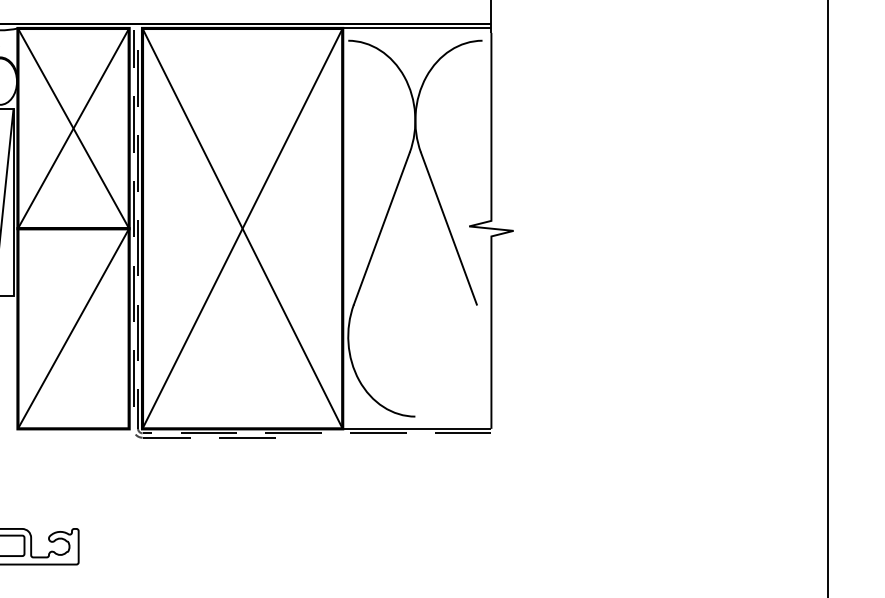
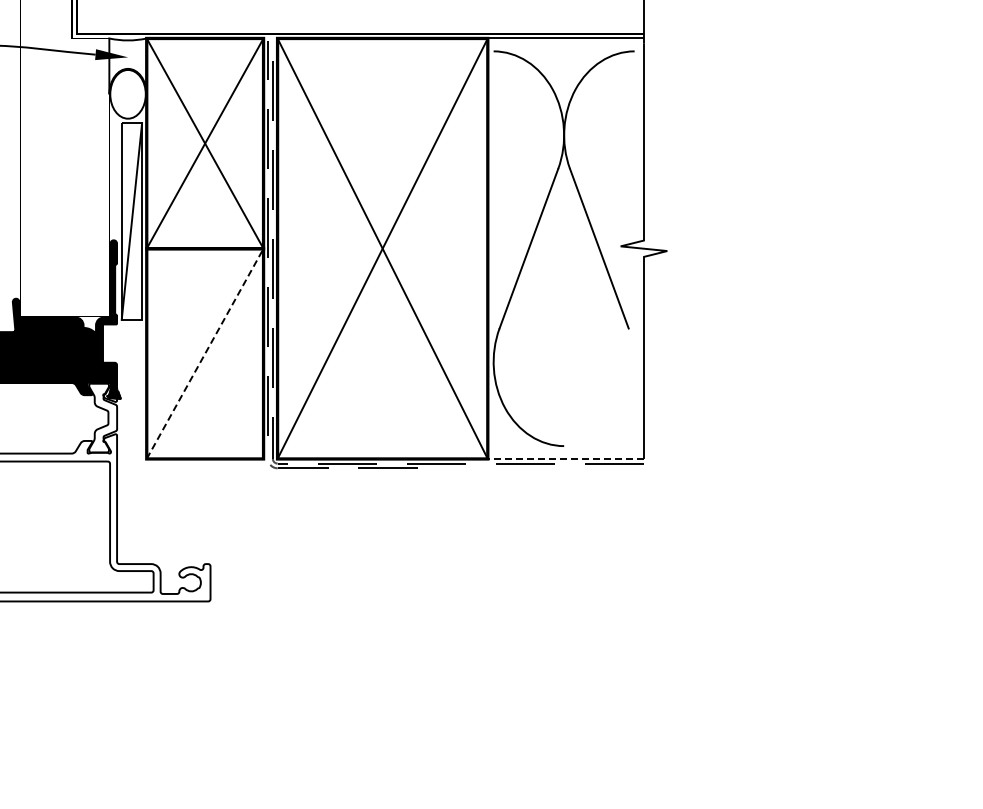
line: (73, 328) -> (205, 353), solid -> dashed
line: (415, 428) -> (564, 458), solid -> dashed

